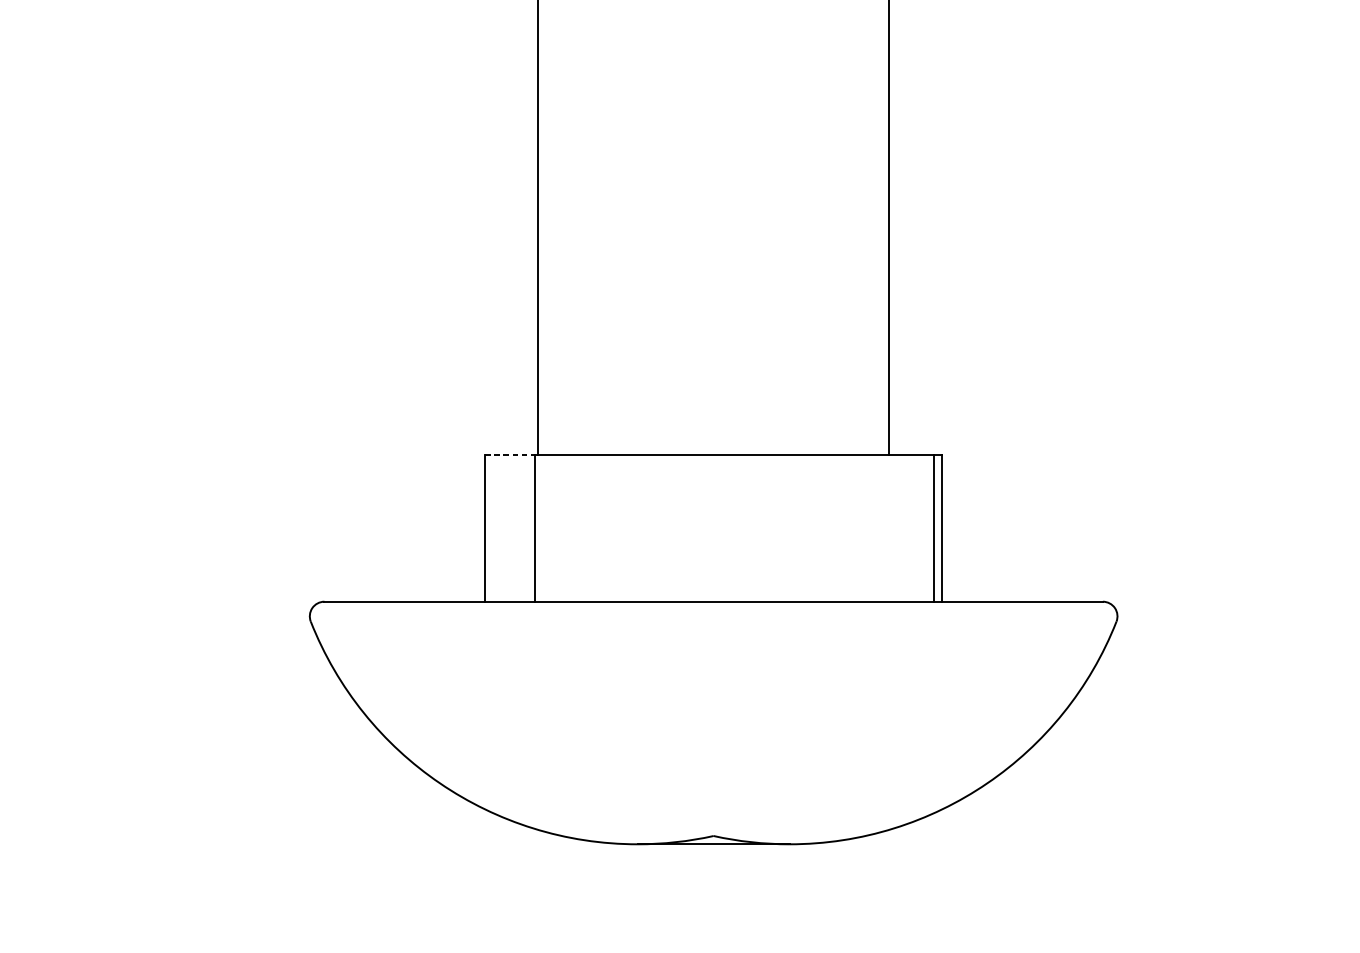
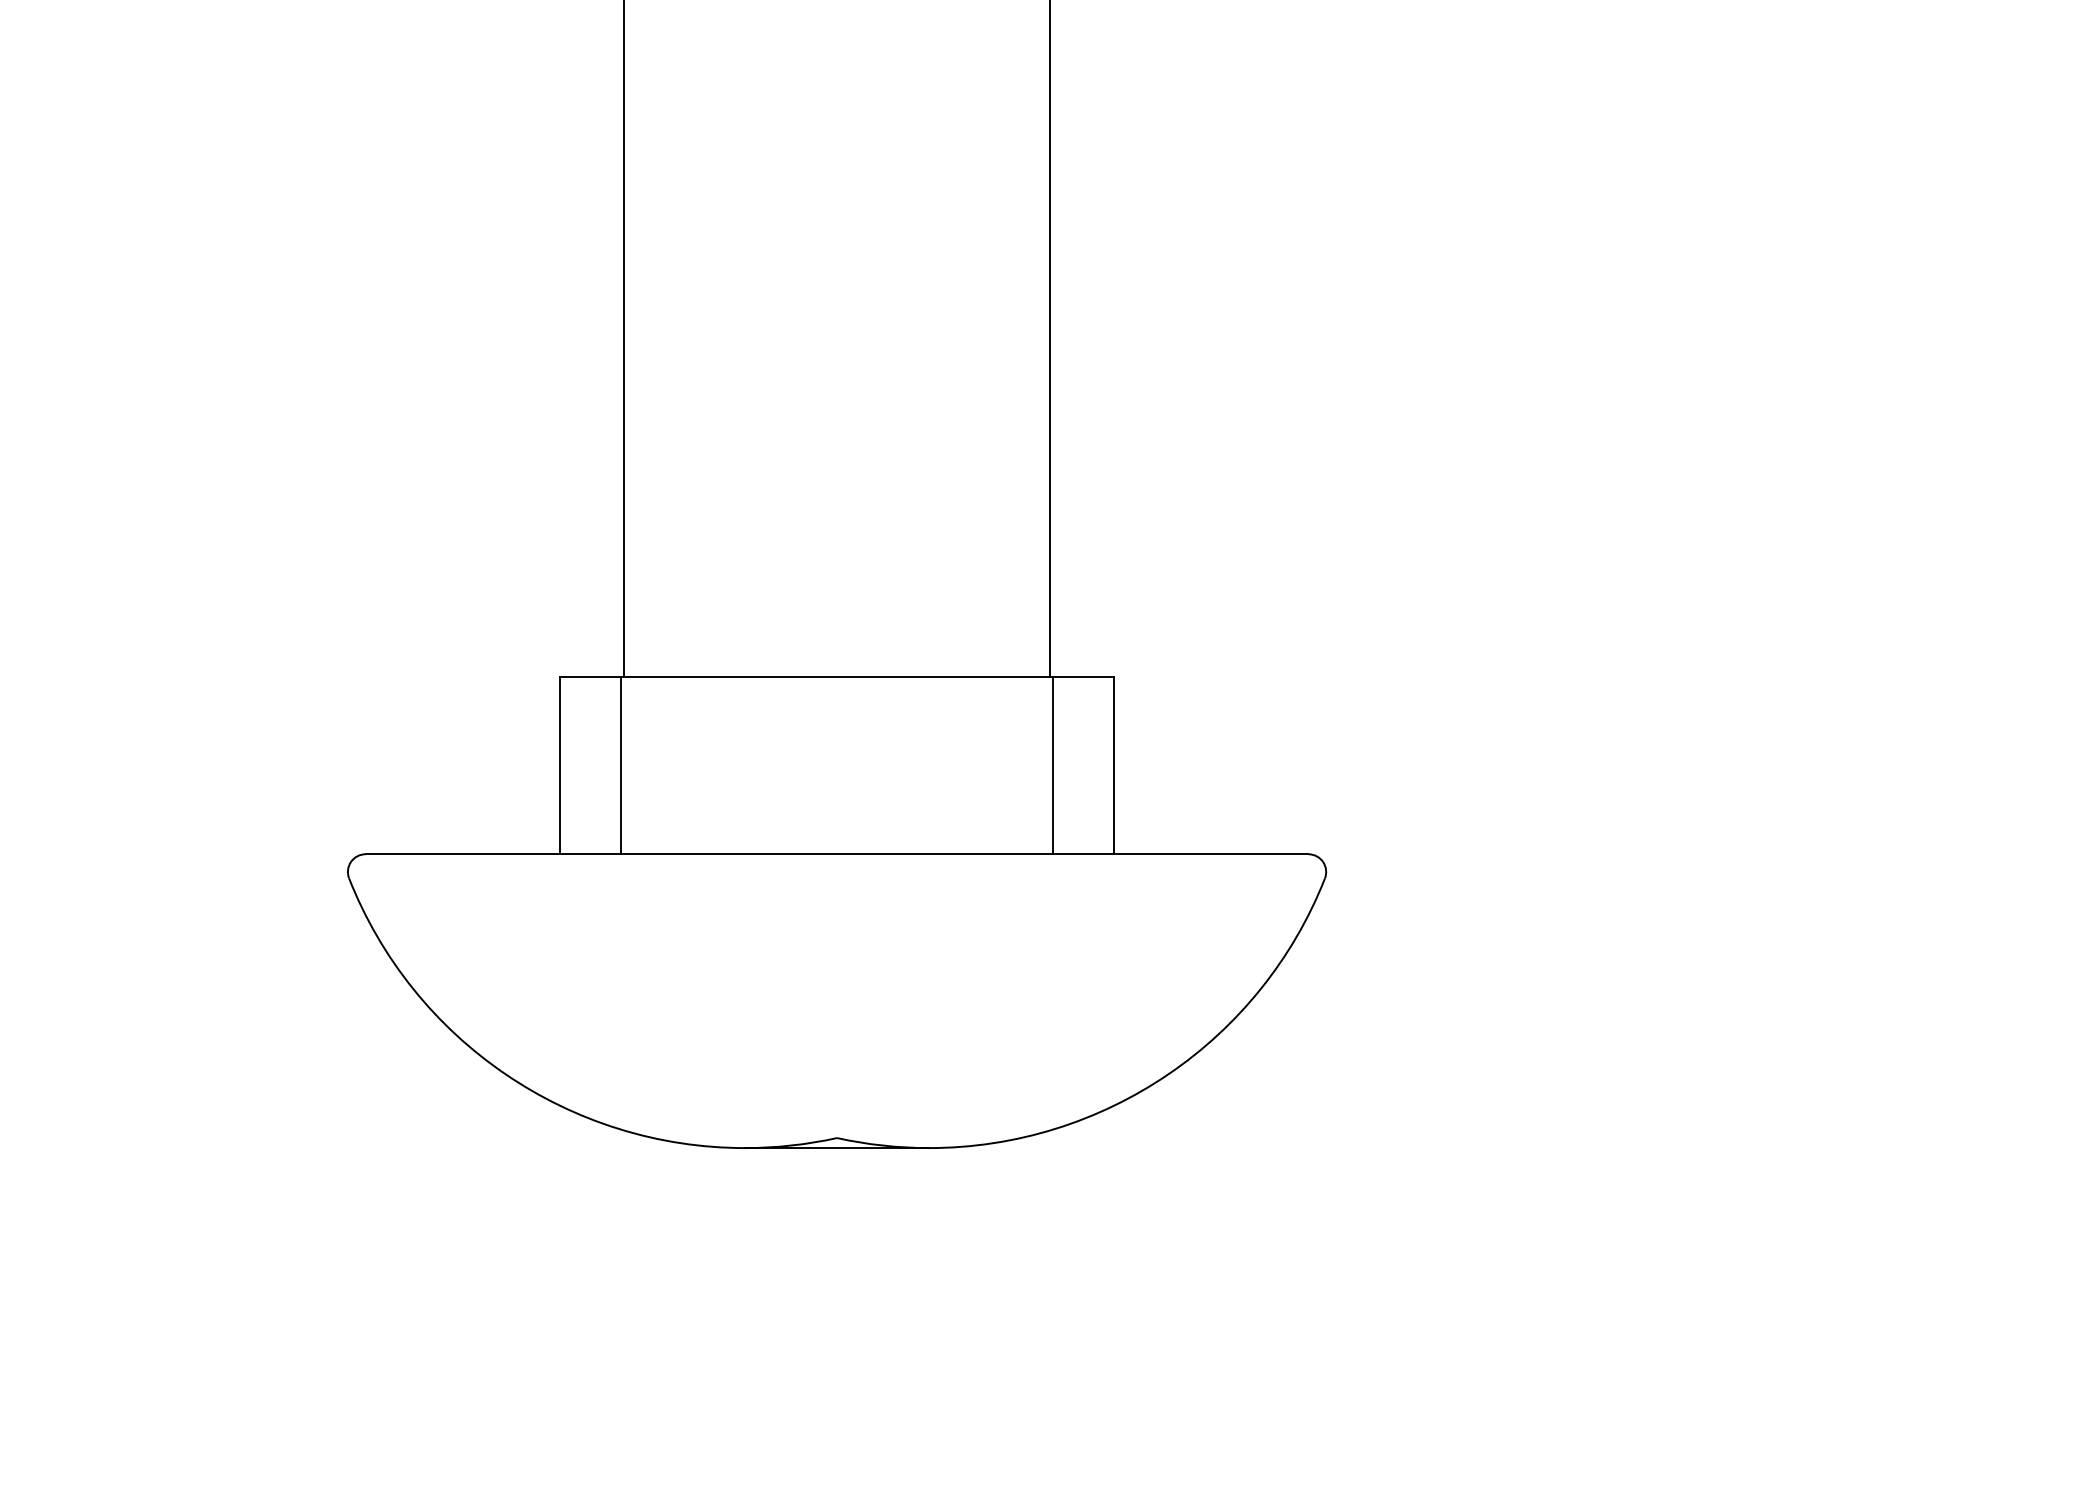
line: (510, 454) -> (591, 676), dashed -> solid
line: (934, 528) -> (1053, 765), moved

